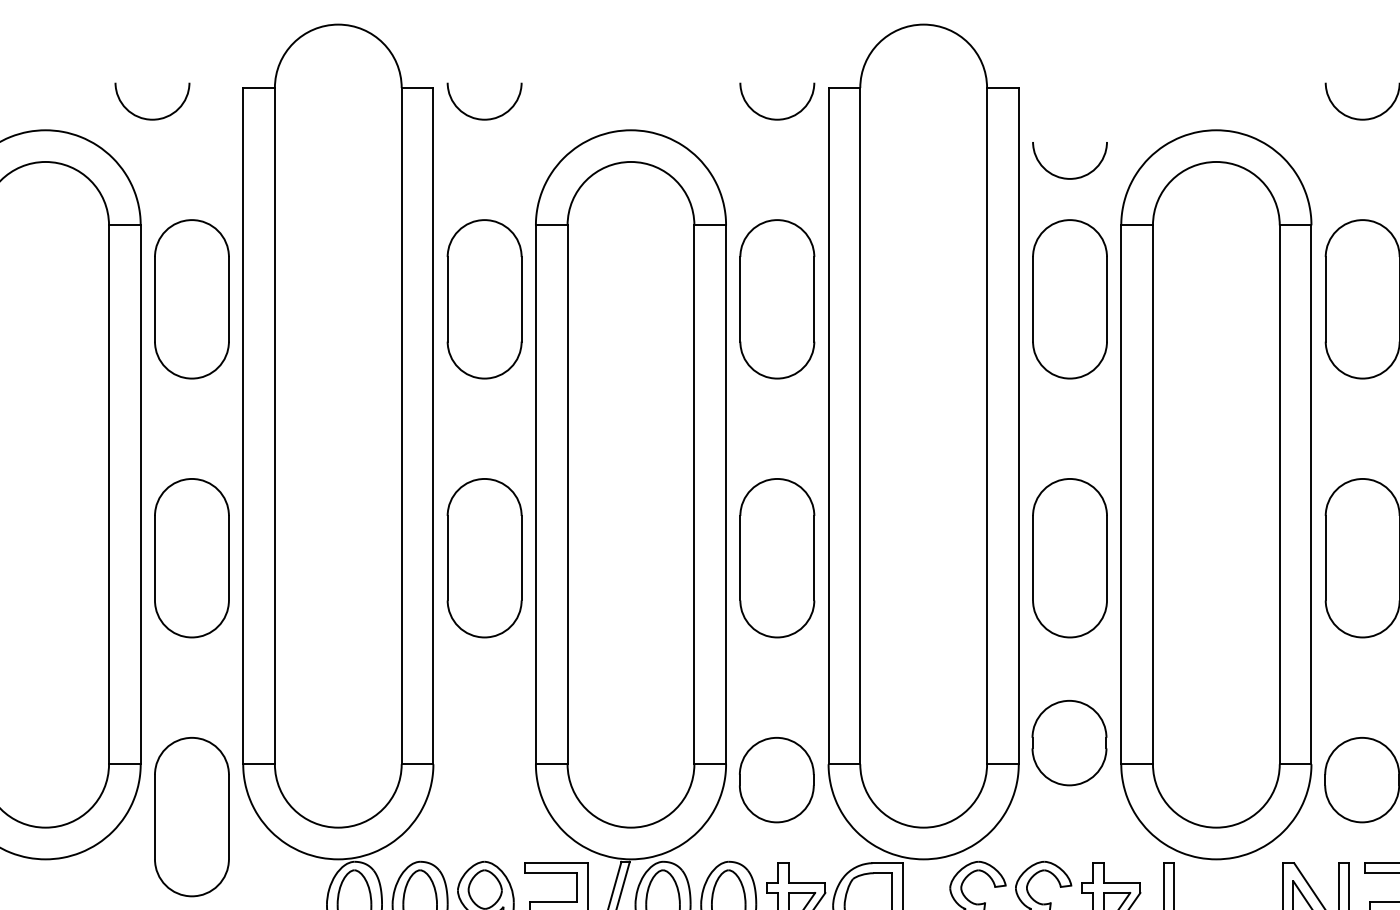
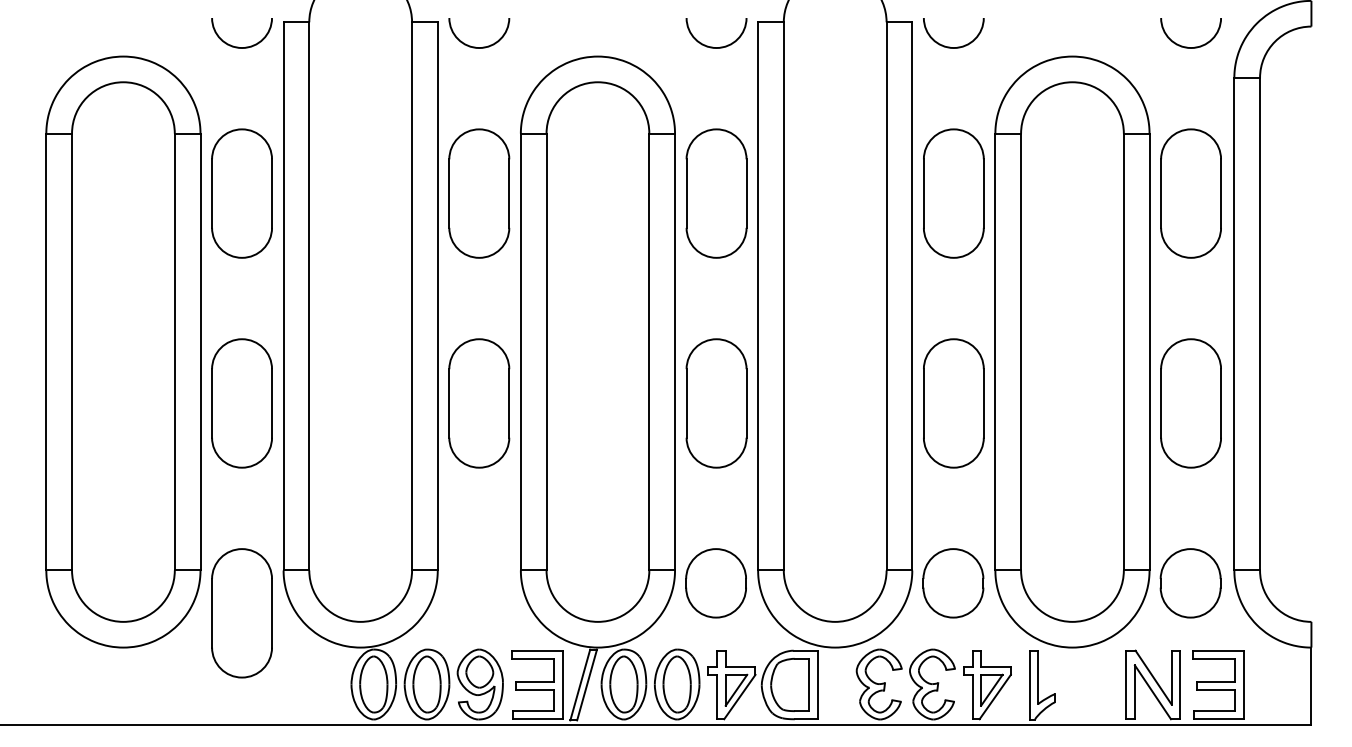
arc: (148, 117) -> (238, 46), moved
arc: (1065, 177) -> (950, 46), moved
part: (1069, 743) -> (953, 583), moved

